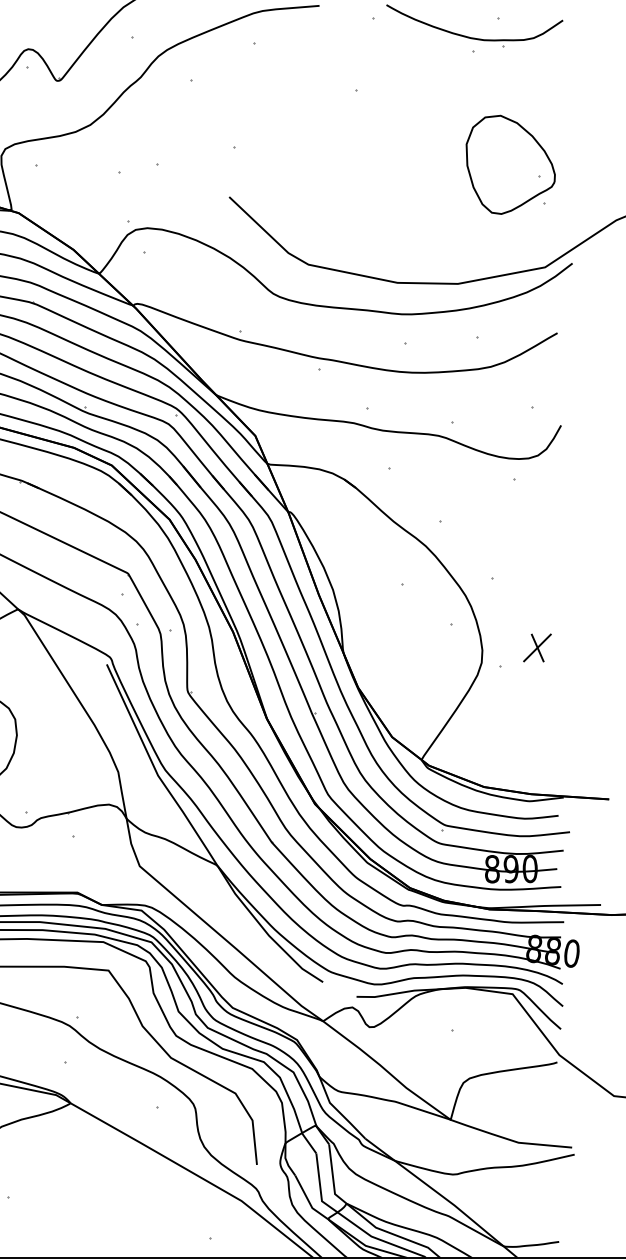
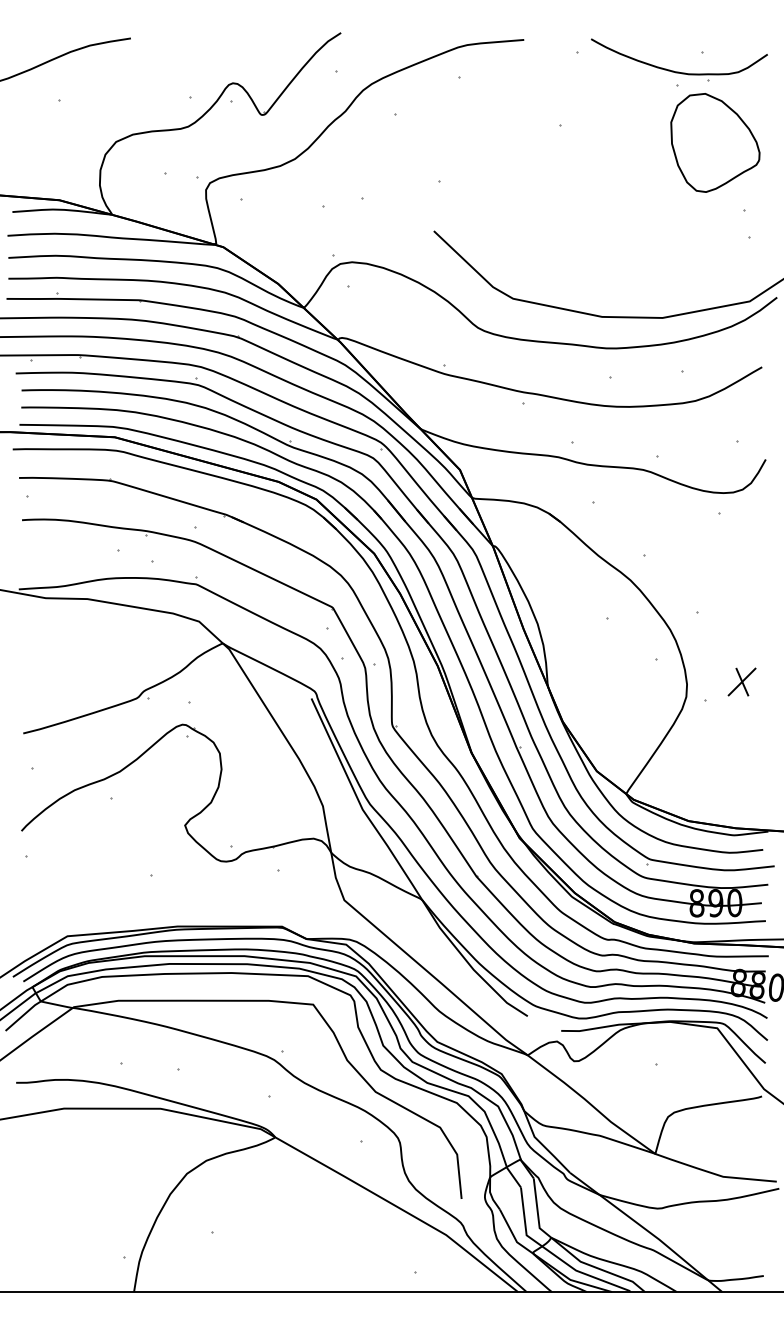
part: (510, 164) -> (715, 142), moved

